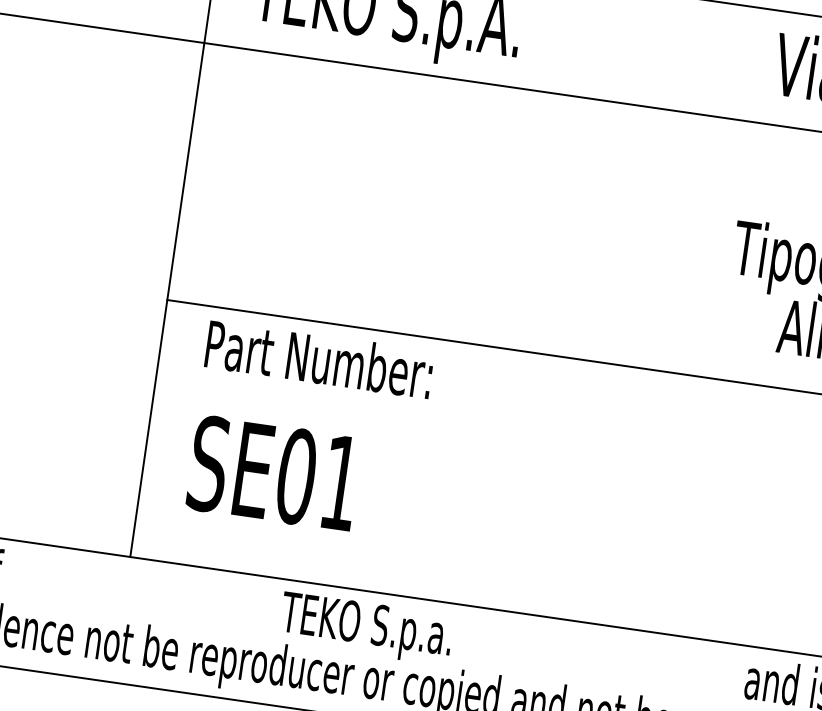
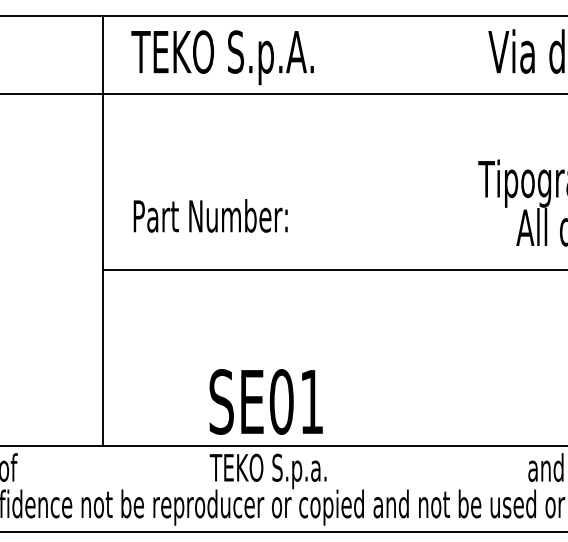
text: (319, 358) -> (210, 215), moved
text: (273, 472) -> (265, 401), moved

